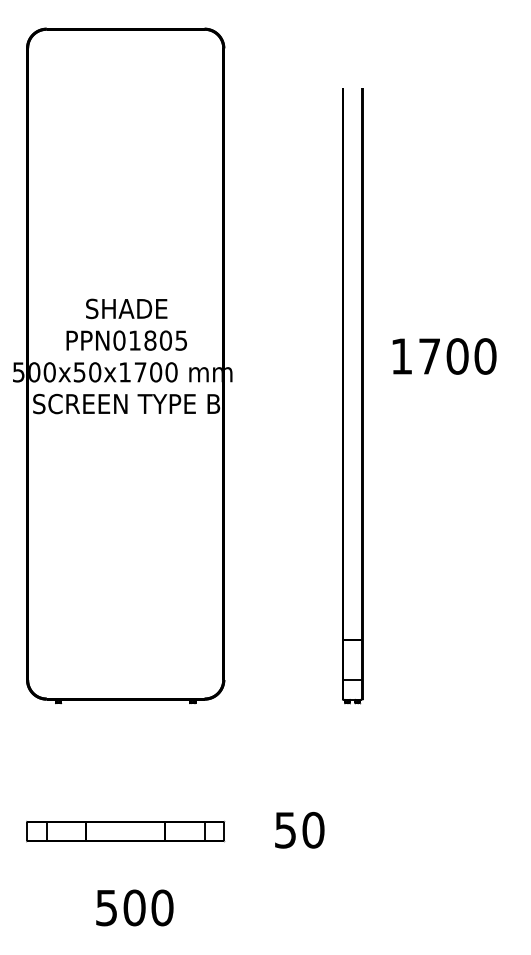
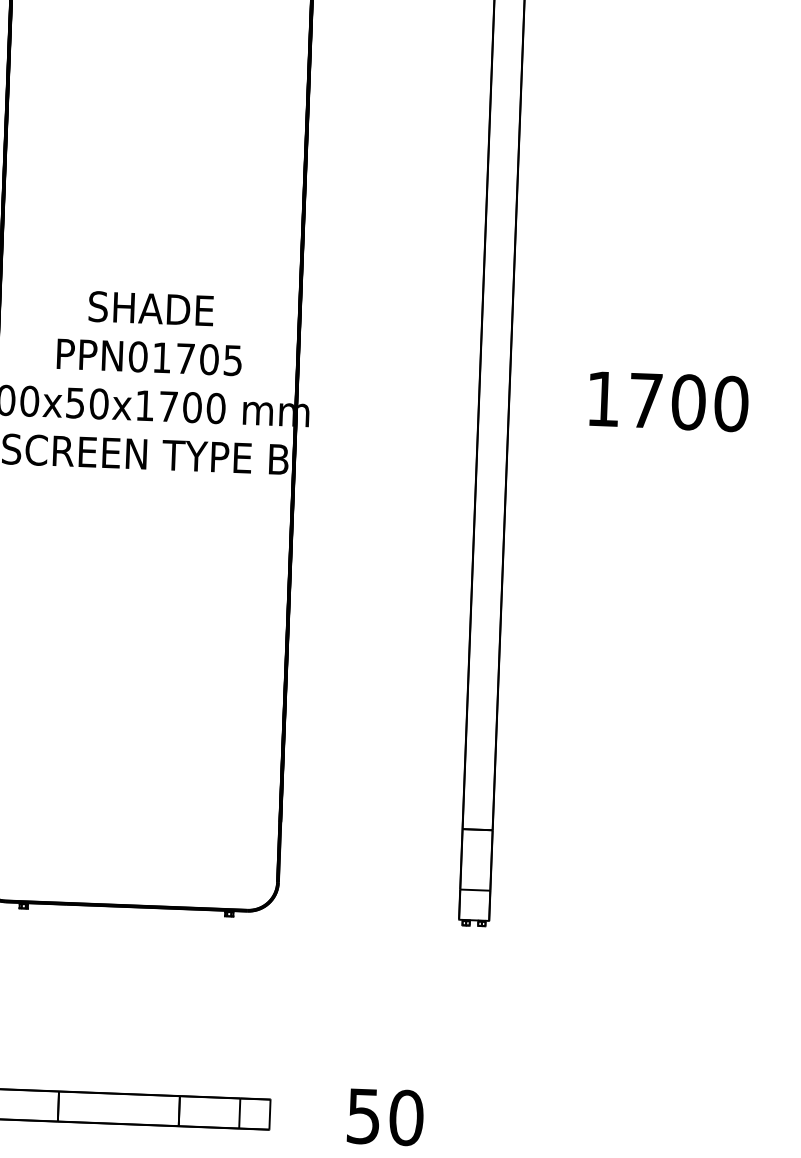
text: (150, 340) -> (185, 358), PPN01805 -> PPN01705
text: (444, 356) -> (668, 401), moved

